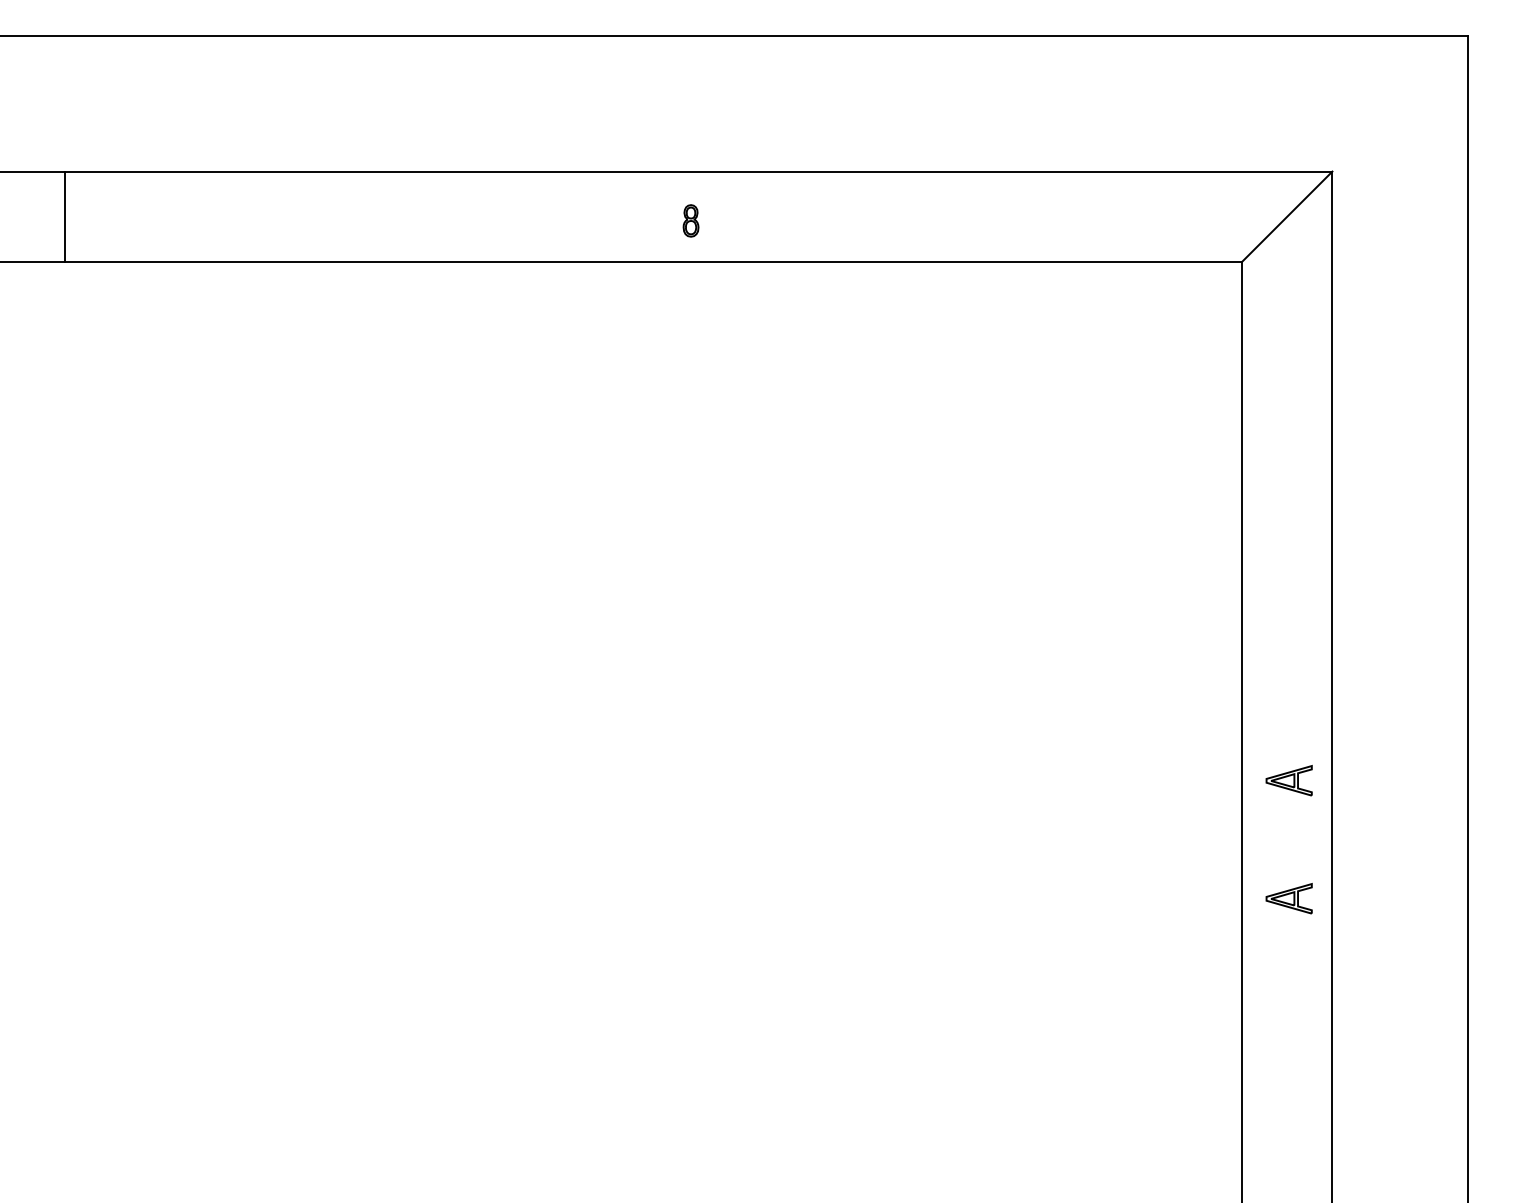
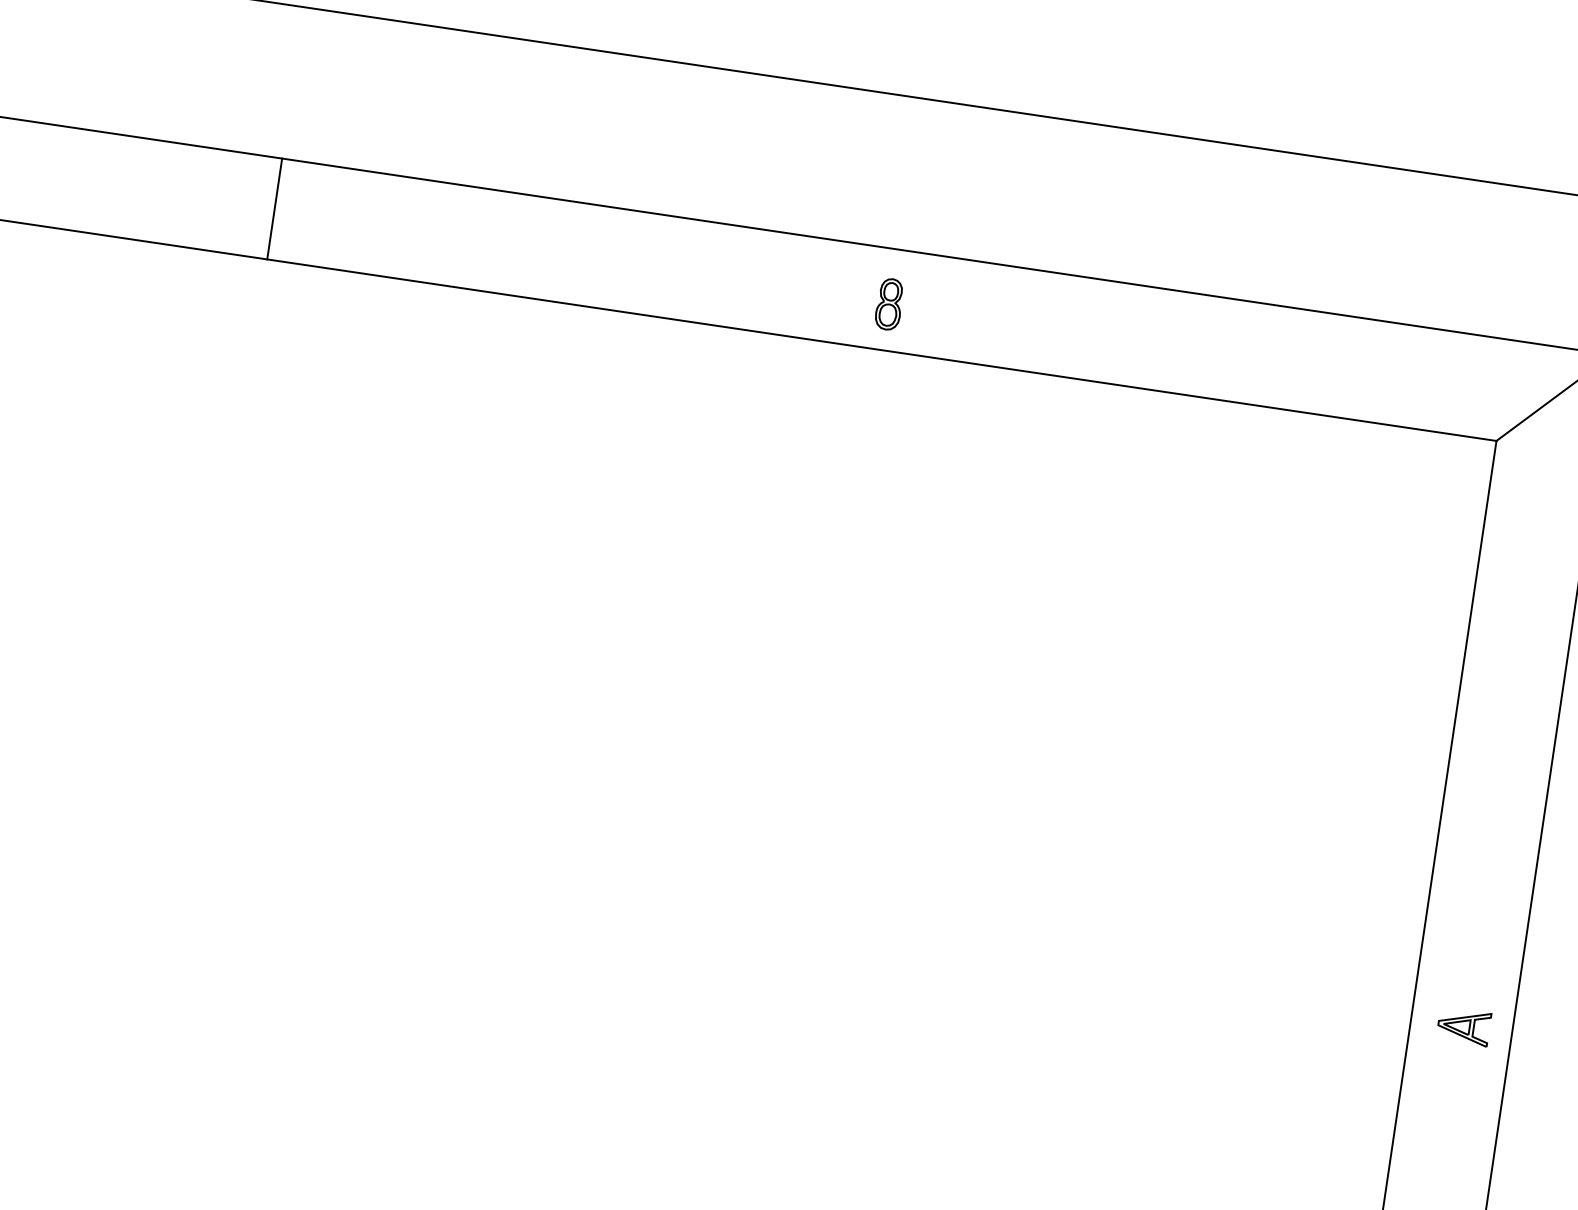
line: (64, 216) -> (274, 208), moved
part: (690, 220) -> (888, 303), size x1.43
part: (1288, 898) -> (1443, 1157), removed

